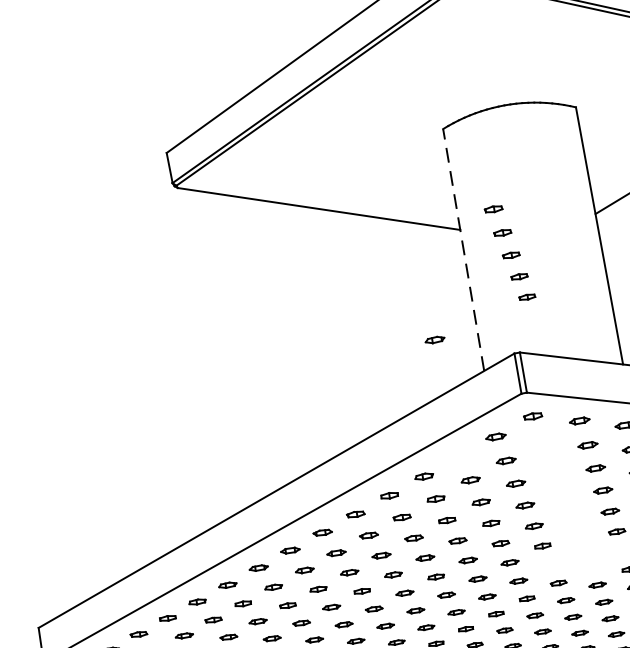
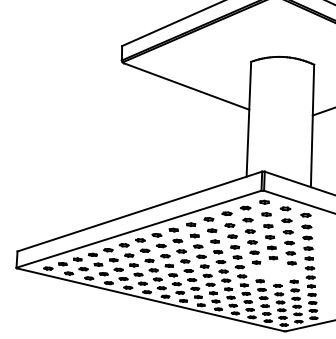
line: (462, 248) -> (248, 118), dashed -> solid
part: (509, 253) -> (269, 236), moved
part: (433, 339) -> (226, 213), moved

